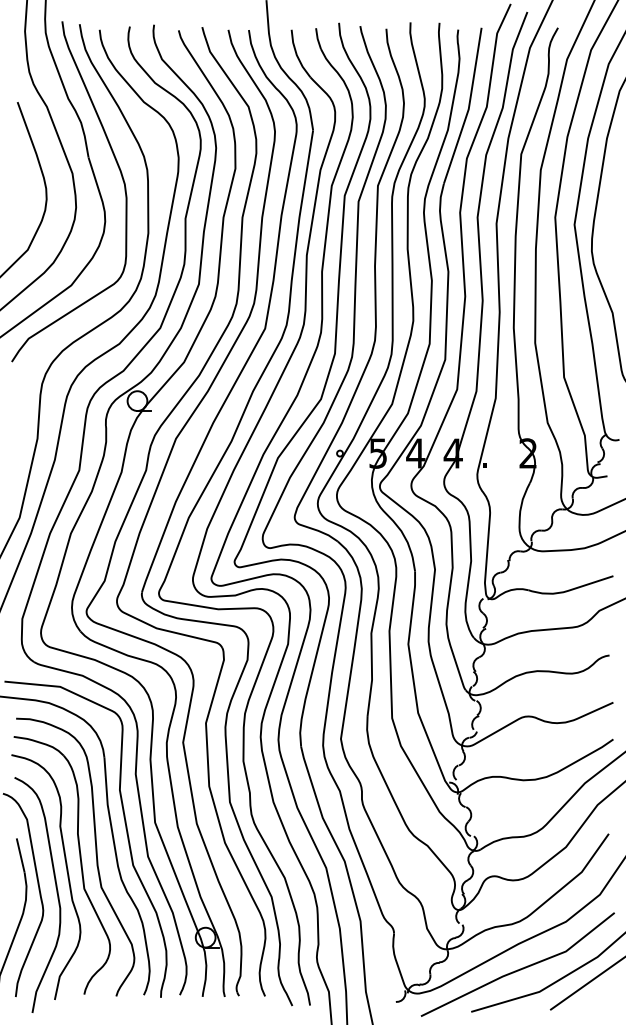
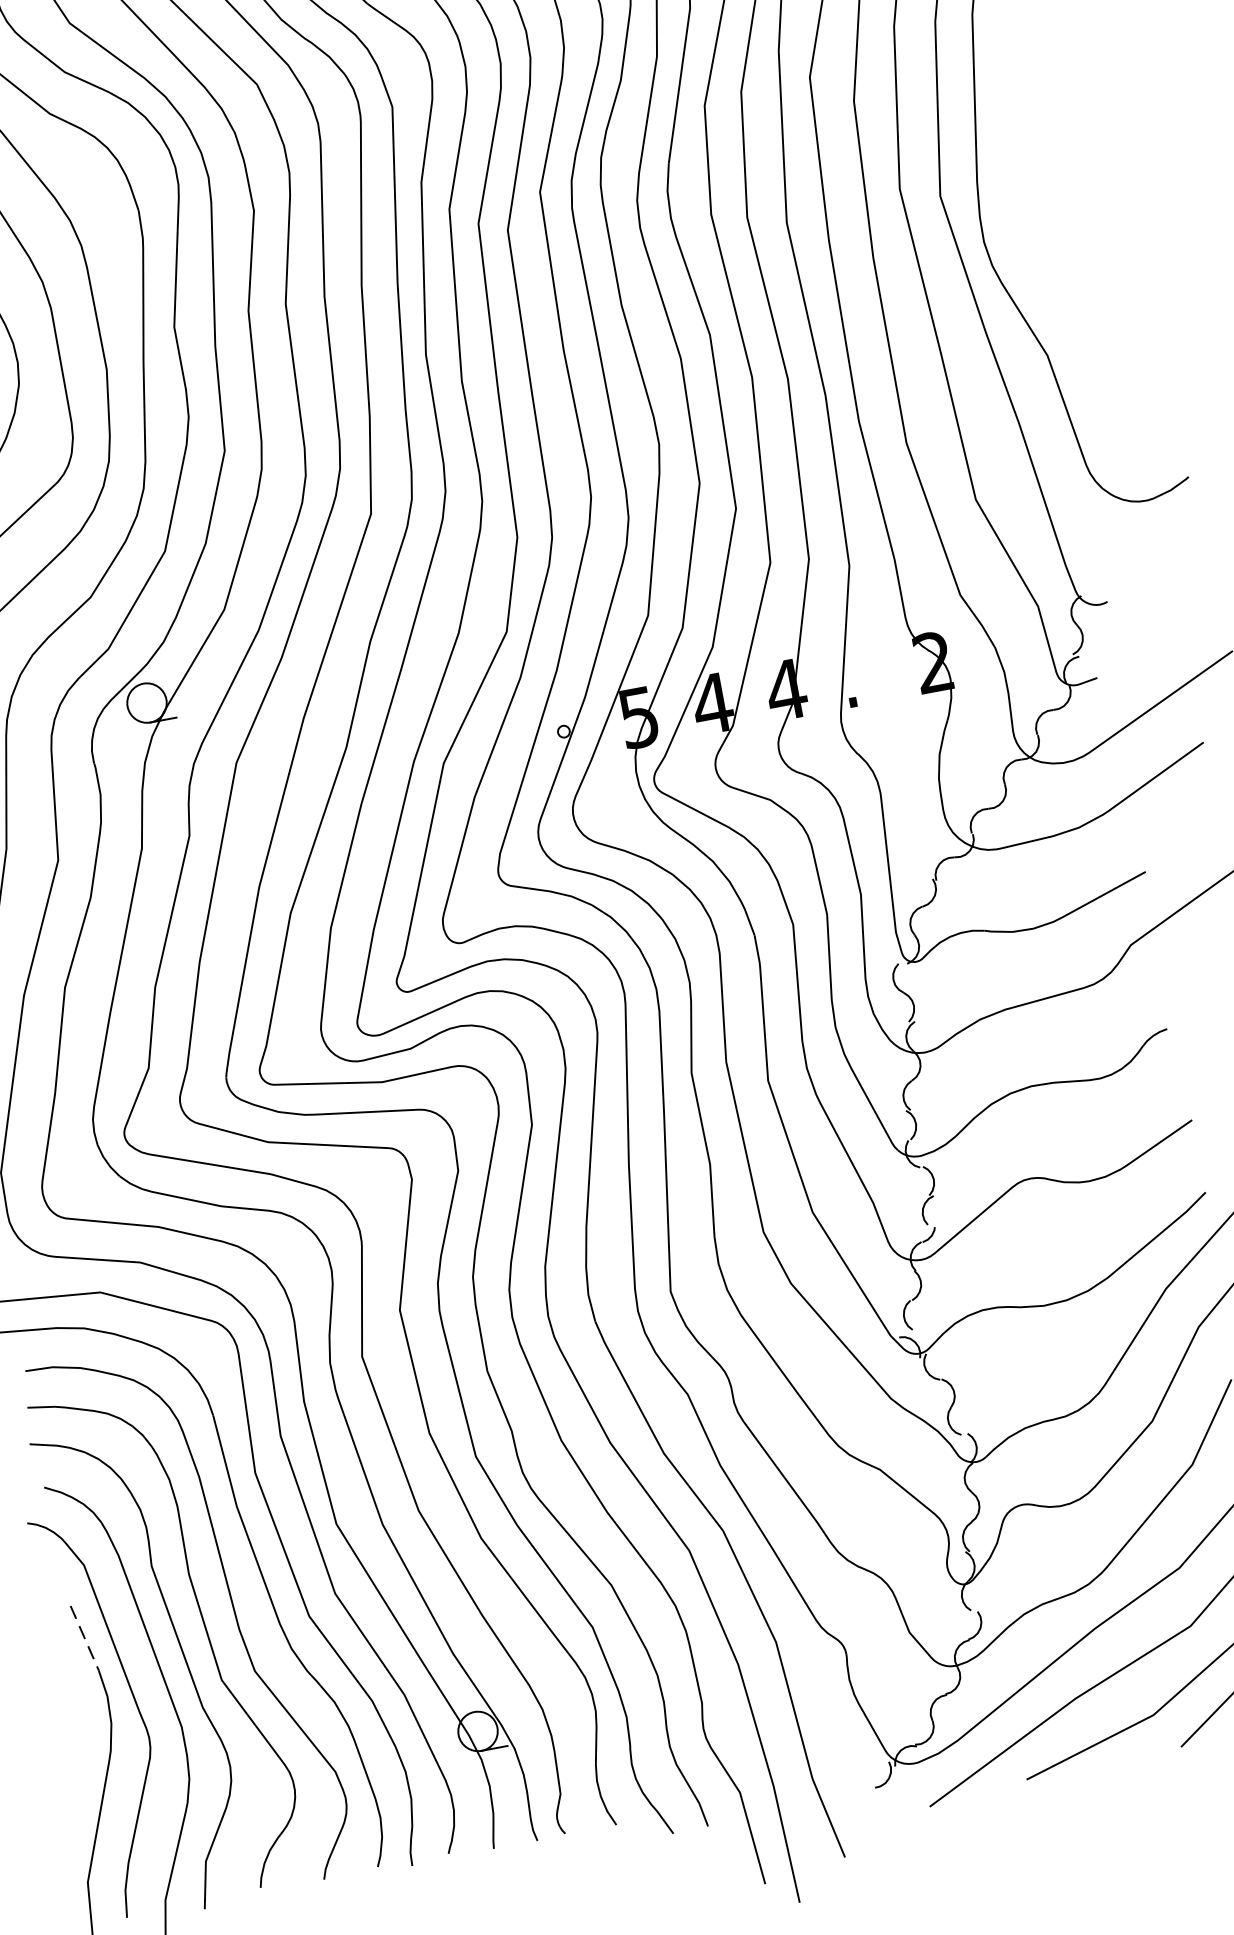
line: (20, 855) -> (84, 1638), solid -> dashed

